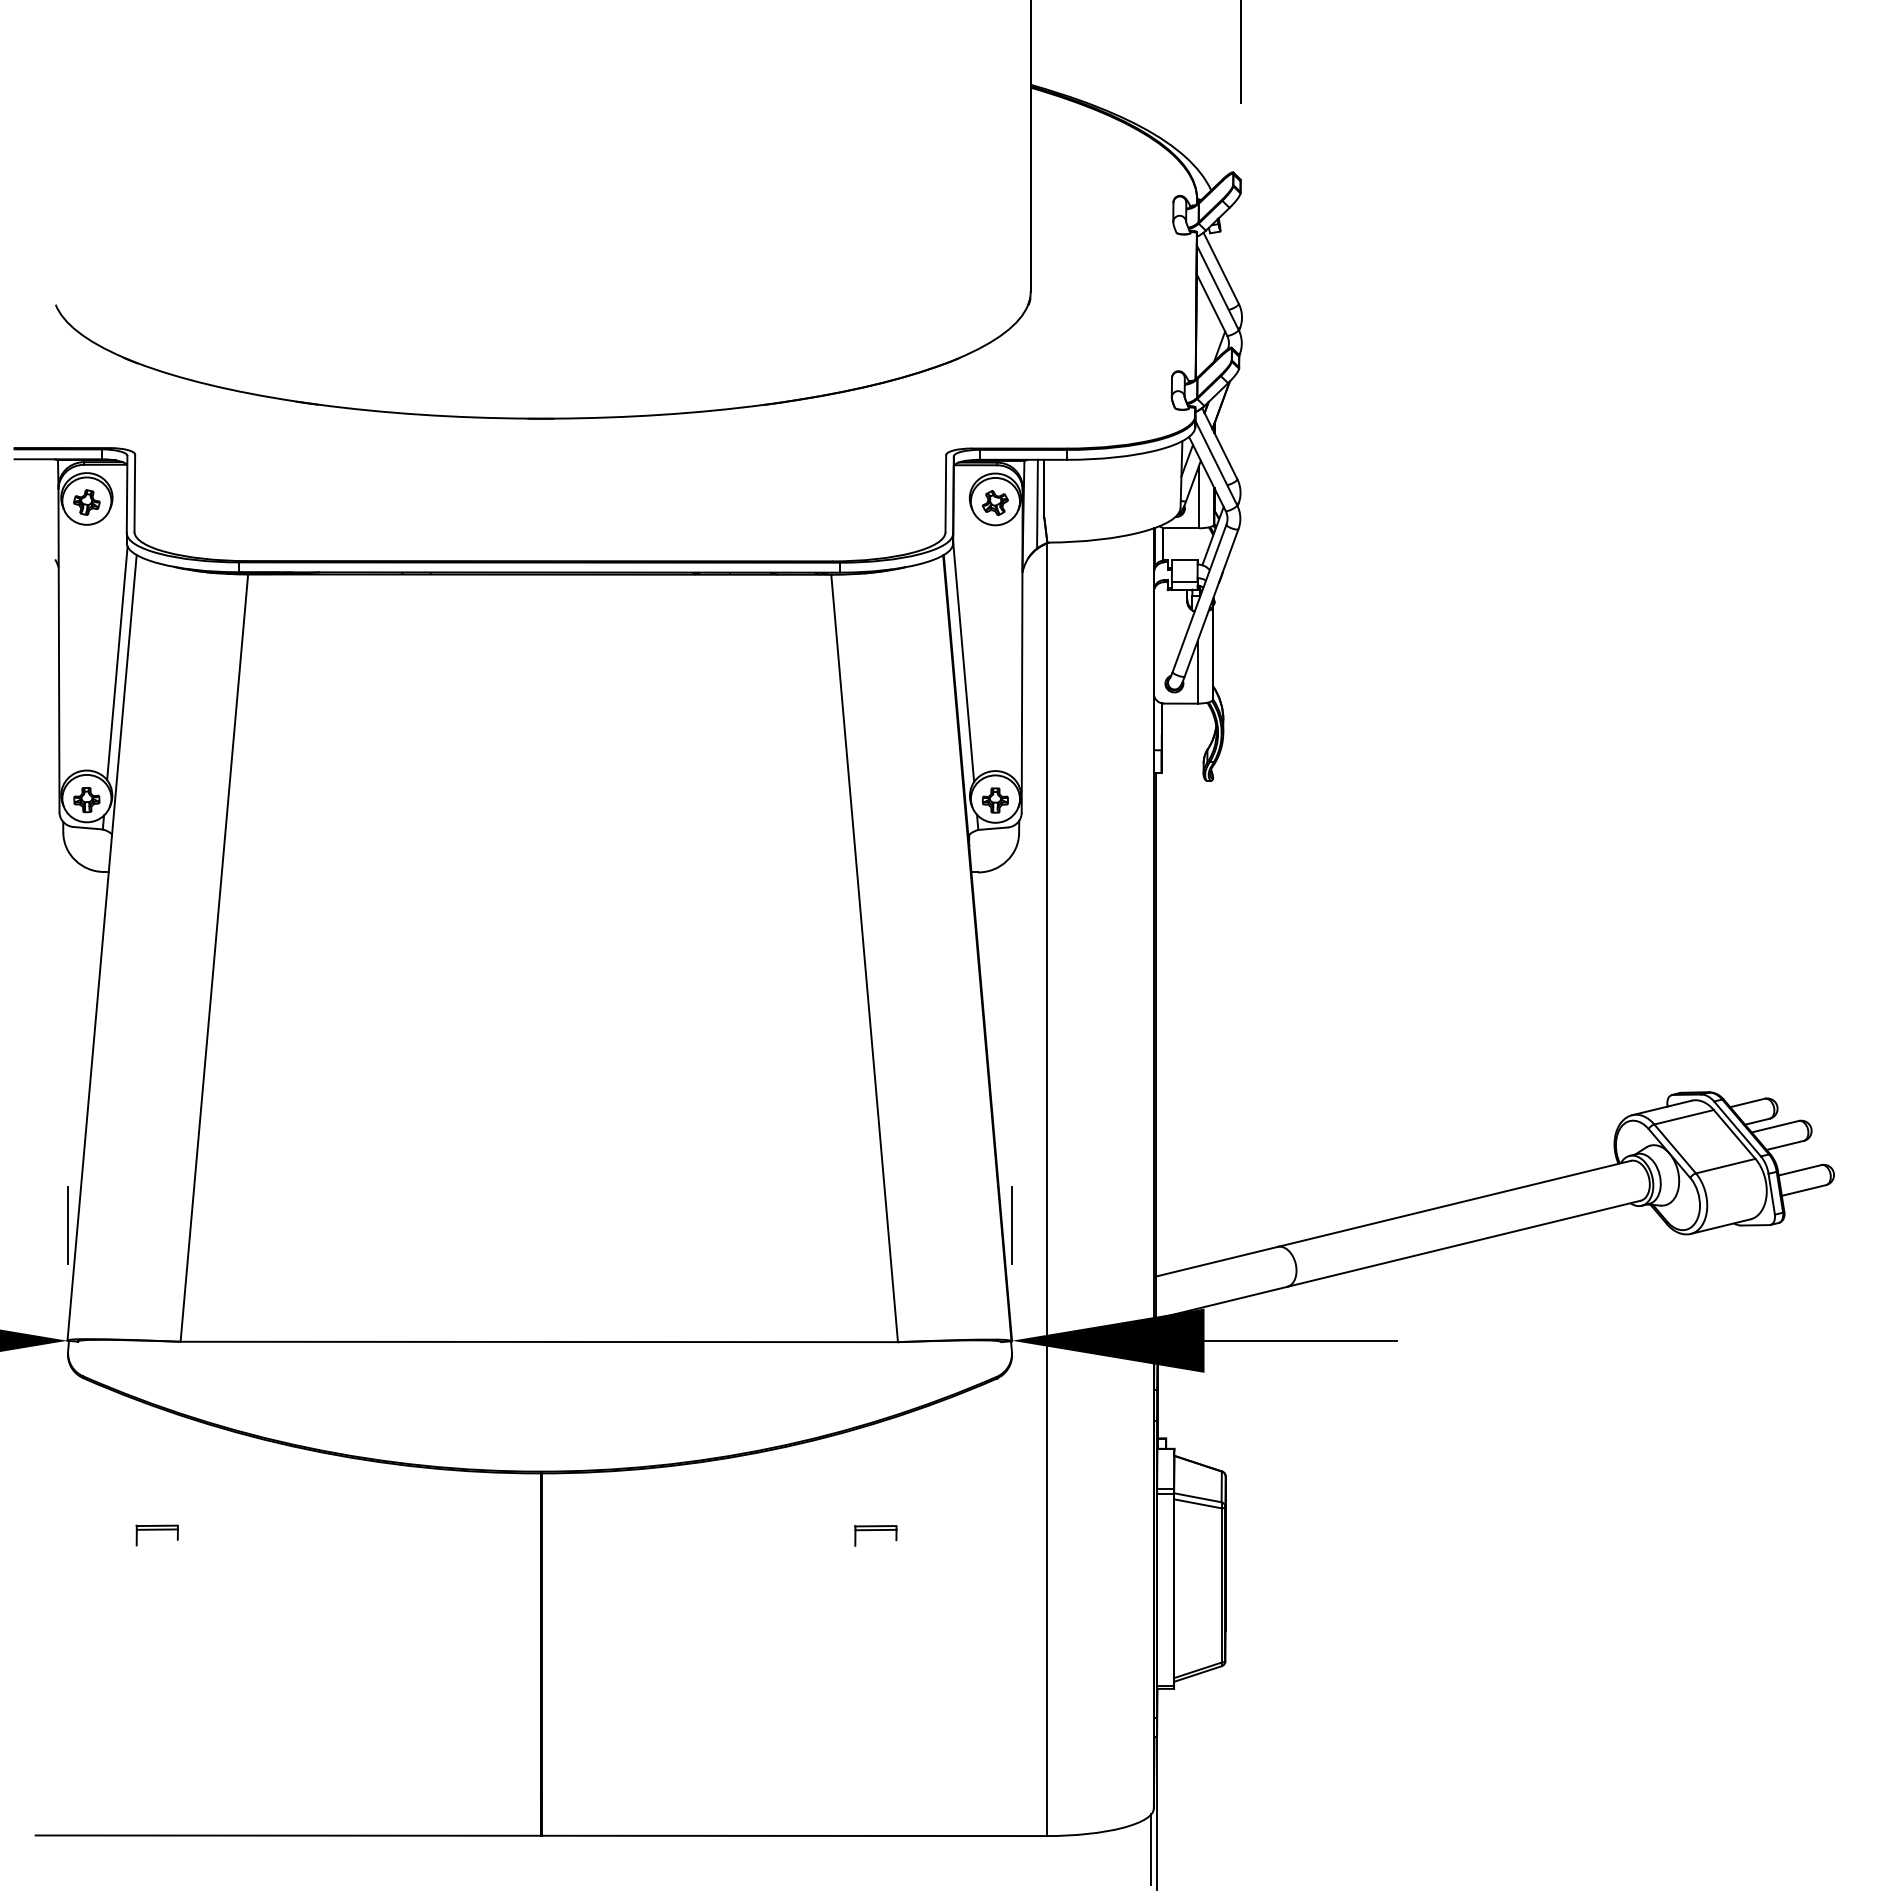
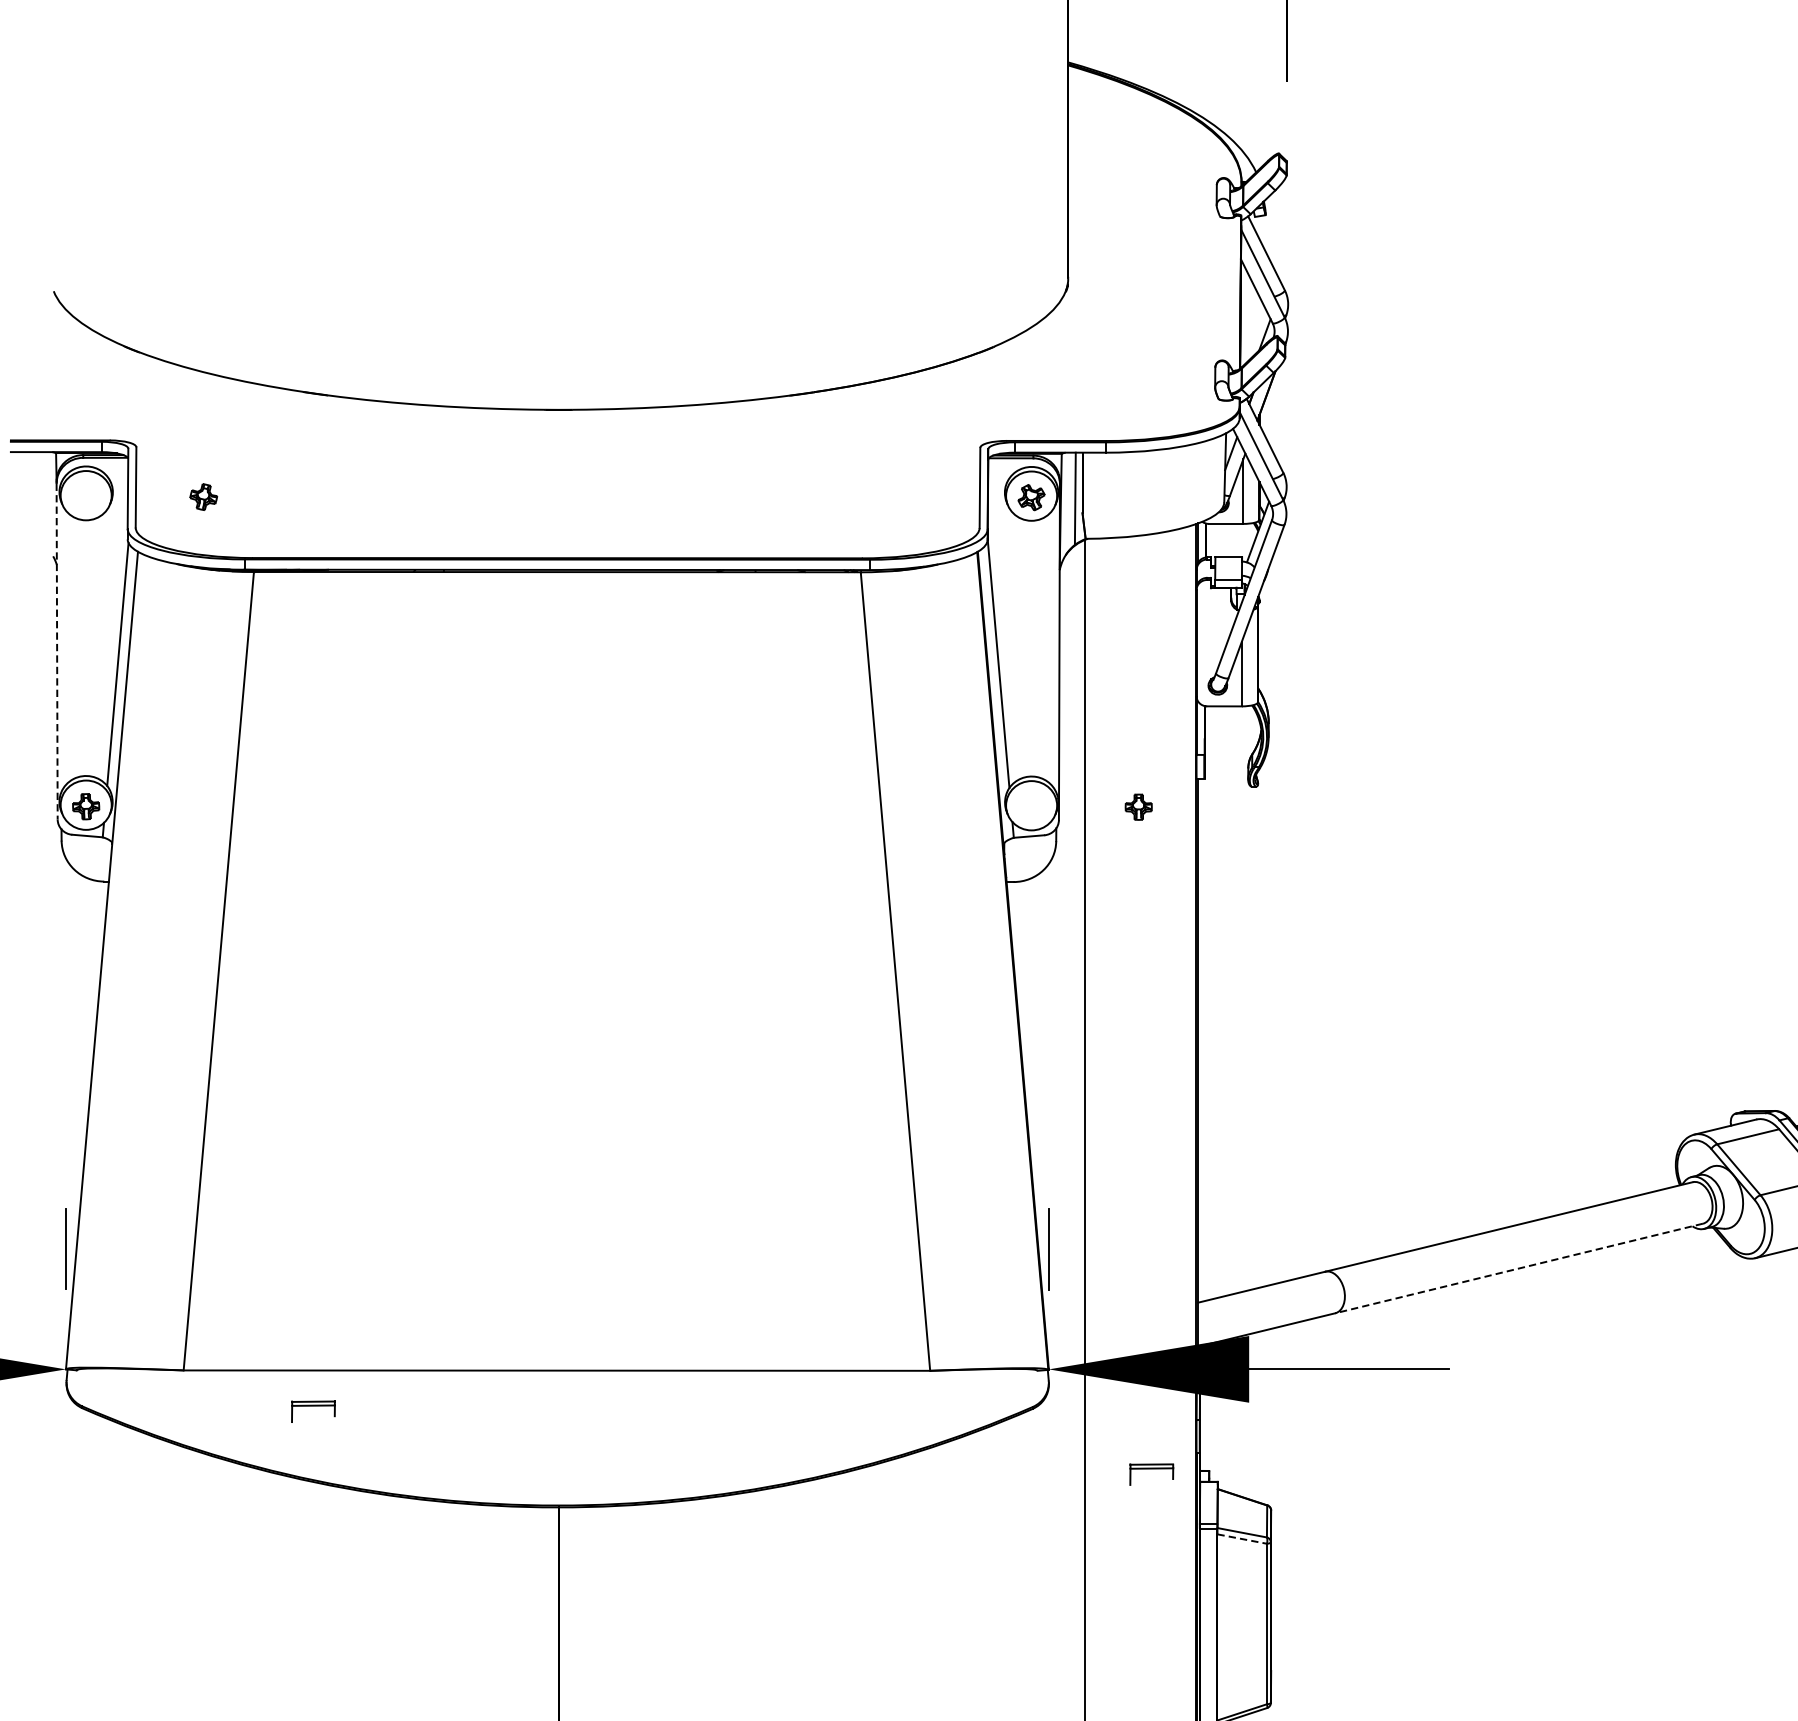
part: (86, 502) -> (203, 497), moved
line: (58, 651) -> (56, 652), solid -> dashed
part: (995, 800) -> (1138, 807), moved
line: (1463, 1243) -> (1518, 1268), solid -> dashed
line: (1198, 1503) -> (1242, 1538), solid -> dashed
part: (156, 1535) -> (312, 1411), moved
part: (875, 1535) -> (1151, 1474), moved

